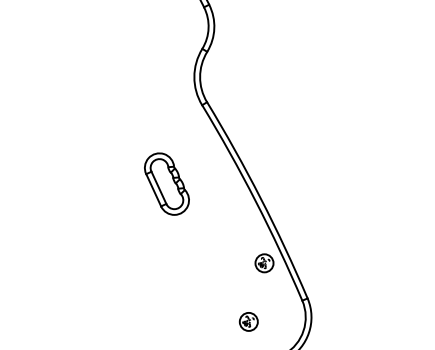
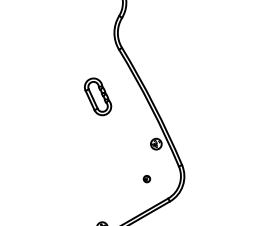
part: (248, 320) -> (146, 178), size x0.6

